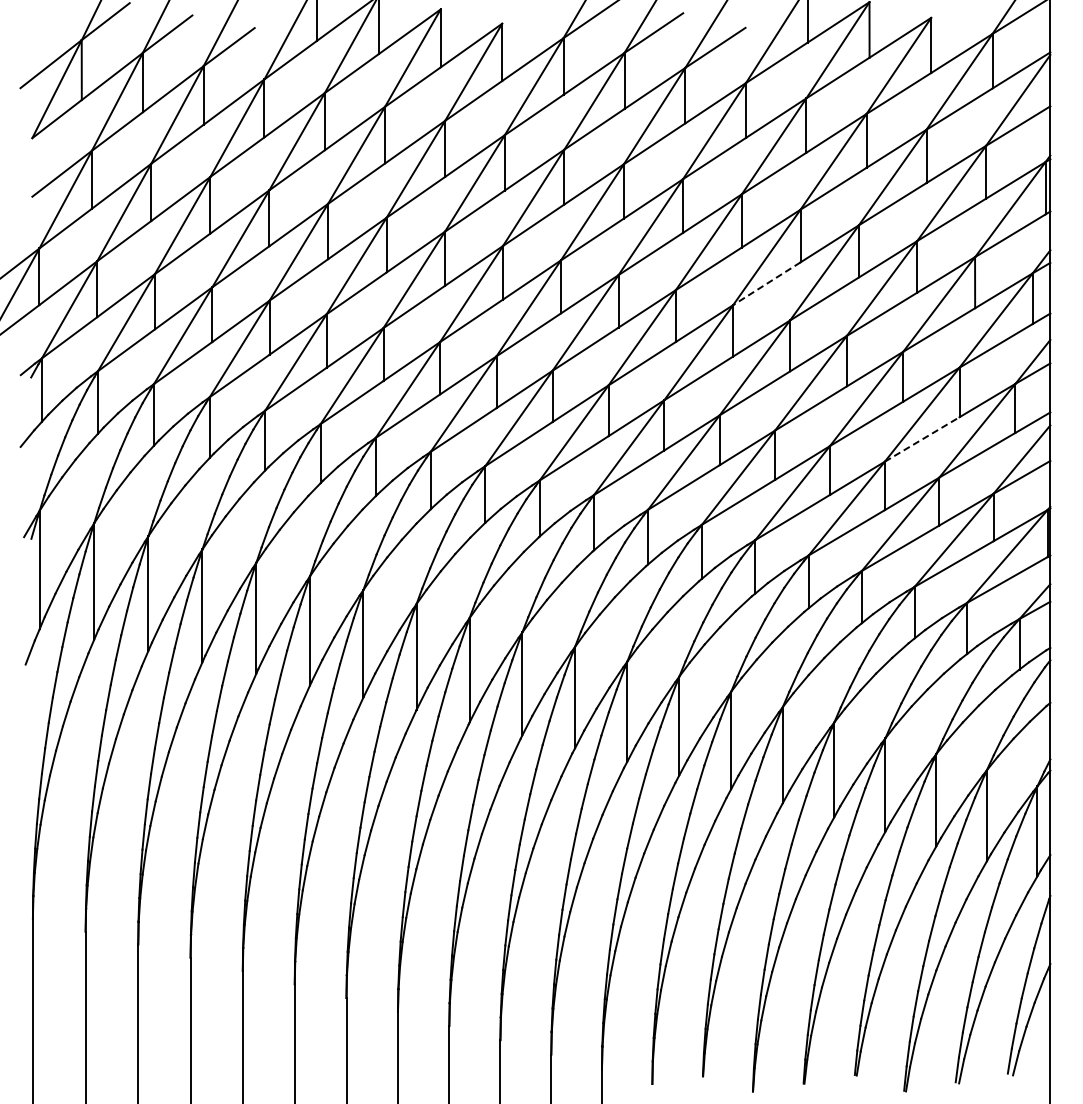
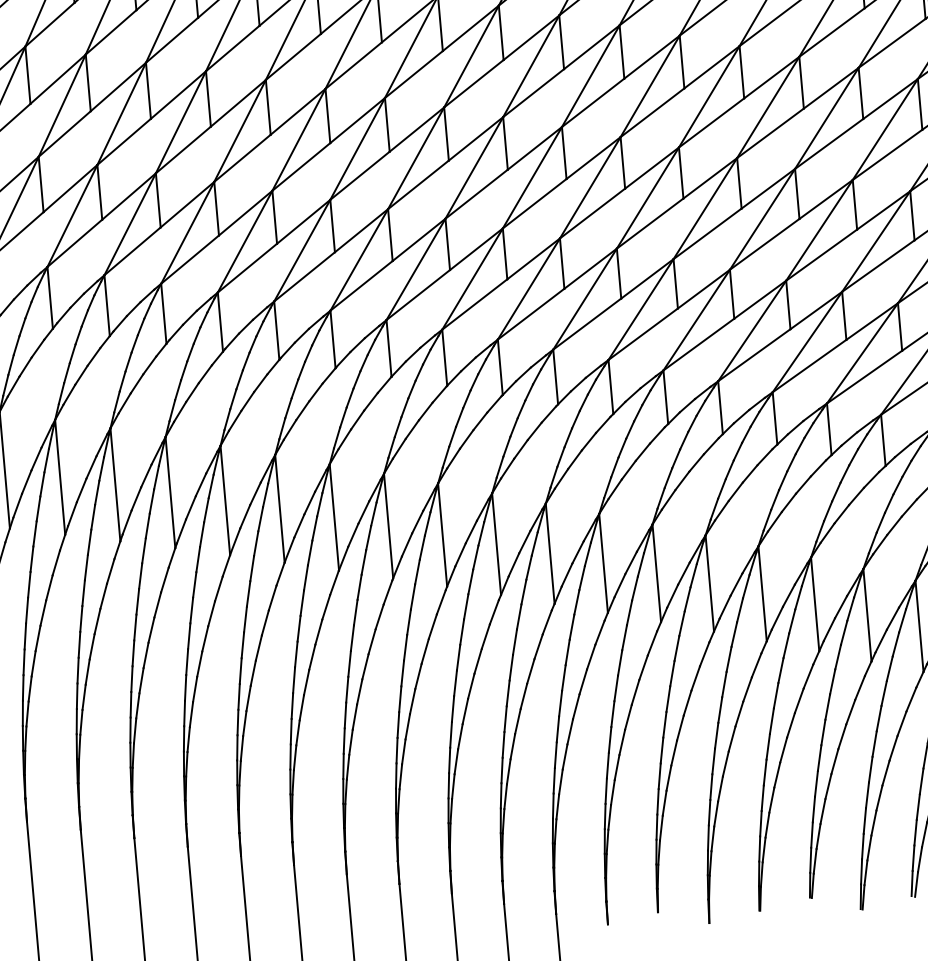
line: (766, 283) -> (652, 112), dashed -> solid
line: (922, 439) -> (822, 255), dashed -> solid

